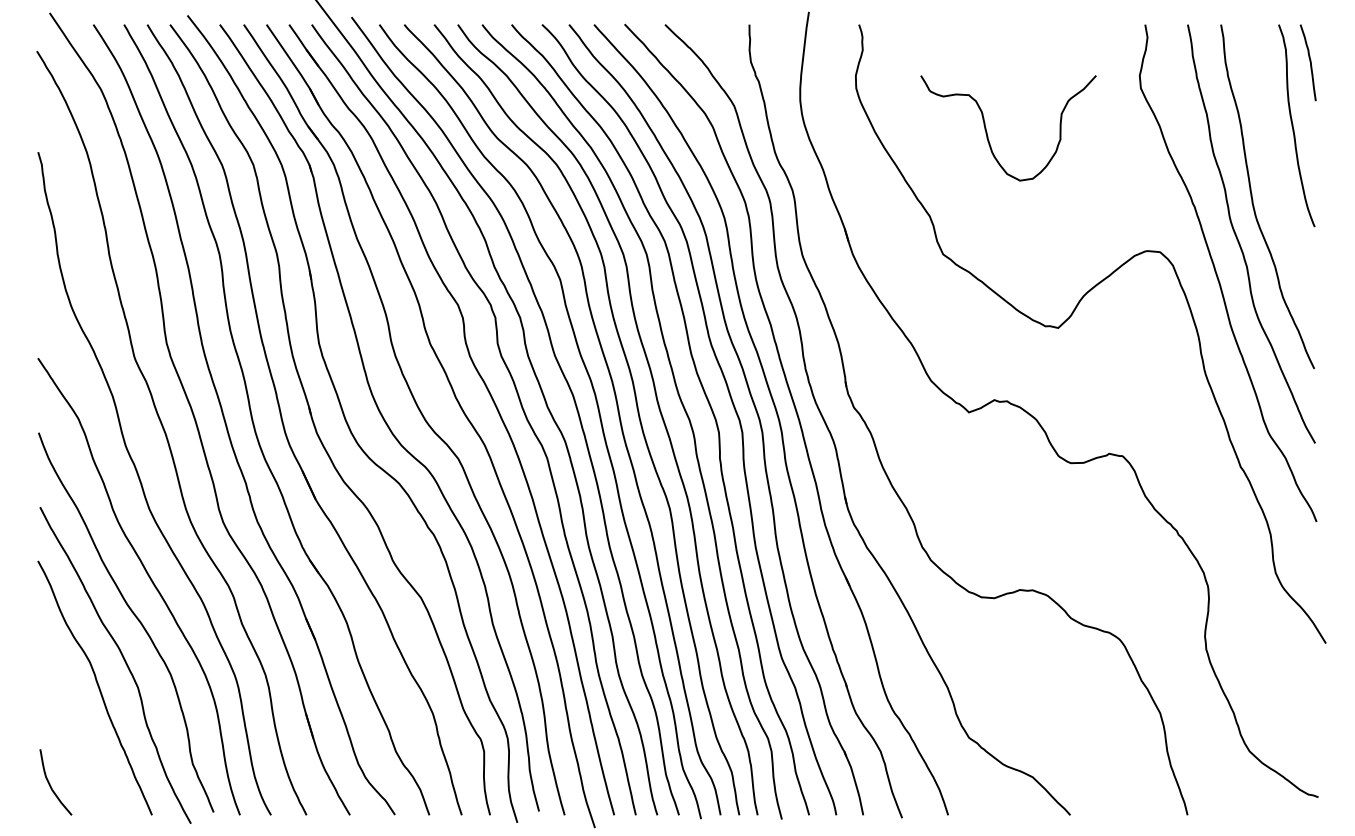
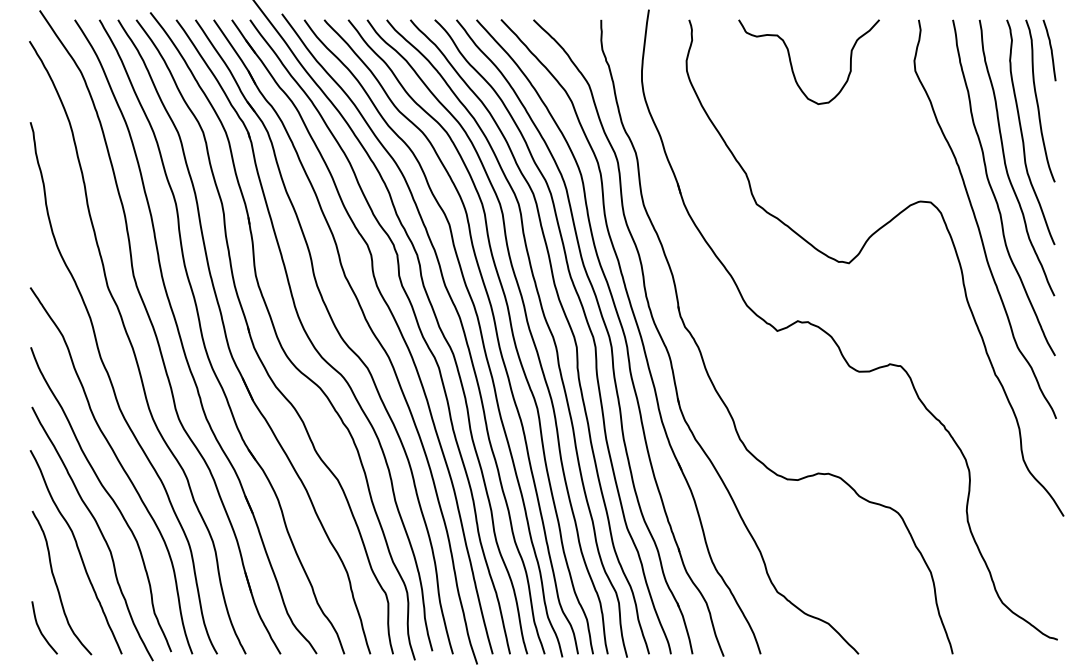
curve: (987, 131) -> (792, 64), moved
curve: (1274, 164) -> (1022, 132), added
curve: (71, 728) -> (57, 584), added

